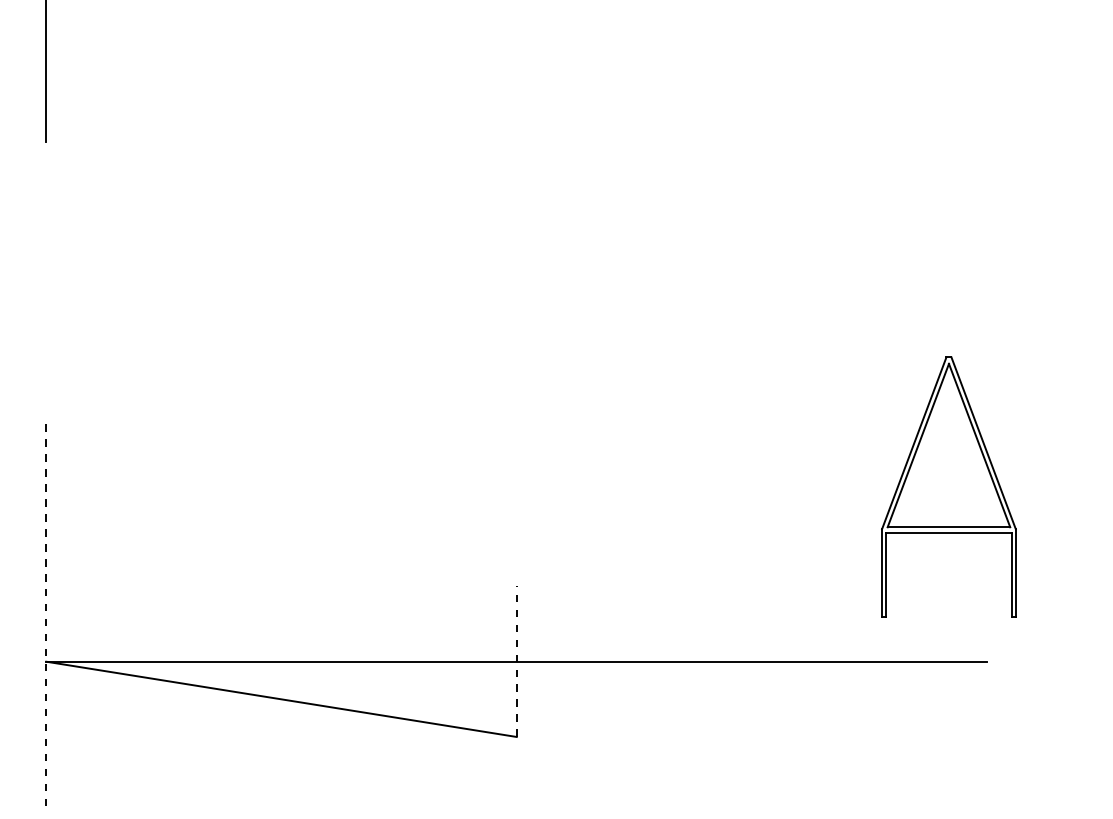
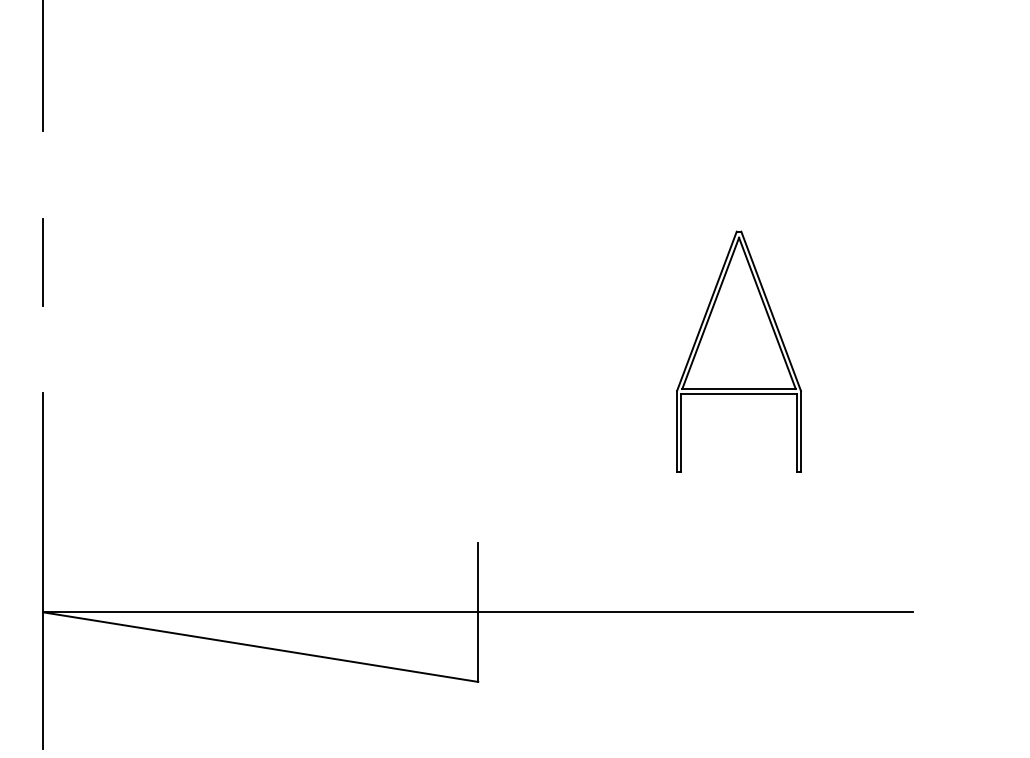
line: (46, 282) -> (43, 261), added
part: (948, 486) -> (738, 351), moved
line: (46, 617) -> (43, 571), dashed -> solid
line: (517, 661) -> (478, 612), dashed -> solid

